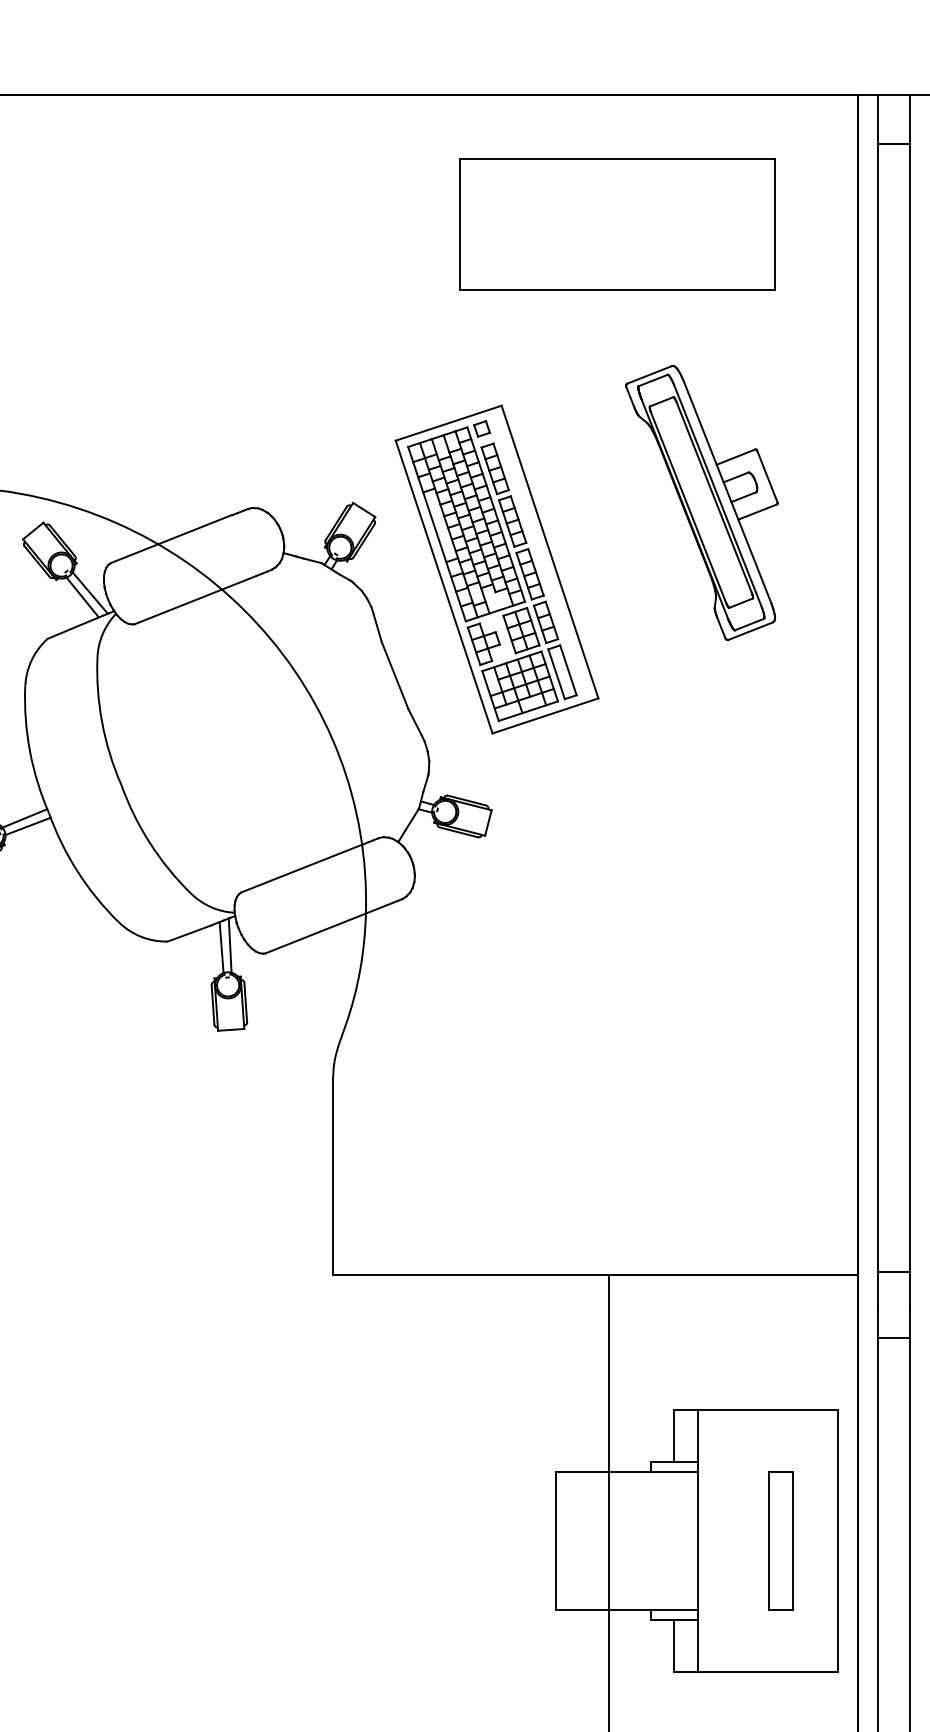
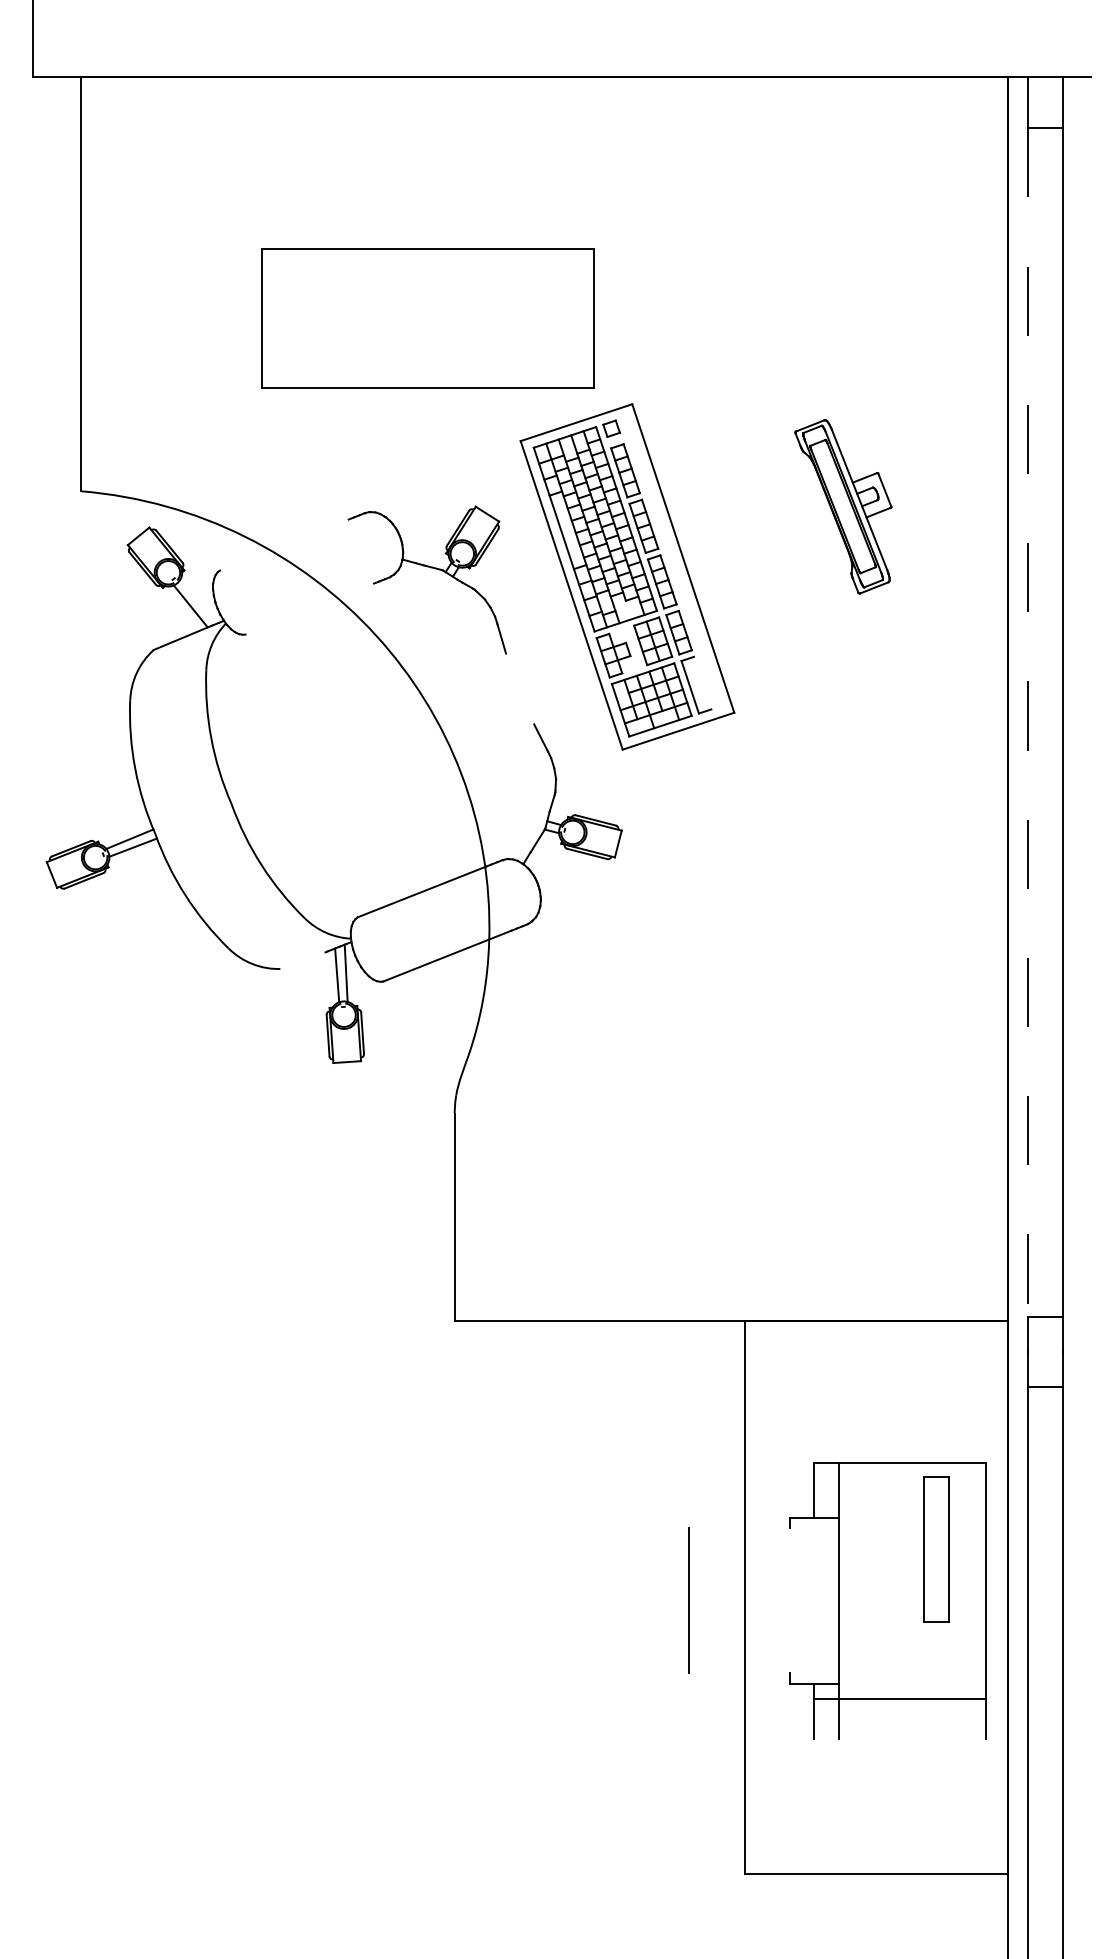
part: (616, 224) -> (427, 318), moved
part: (702, 502) -> (843, 506), size x0.6
line: (171, 538) -> (284, 544), removed
line: (90, 592) -> (198, 601), removed
line: (195, 599) -> (309, 608), removed
line: (568, 669) -> (702, 682), removed
line: (394, 675) -> (519, 688), removed
line: (877, 707) -> (1028, 722), solid -> dashed
line: (188, 933) -> (302, 960), removed
line: (627, 1472) -> (764, 1528), removed
part: (780, 1540) -> (936, 1549), moved
line: (627, 1609) -> (764, 1673), removed
line: (755, 1672) -> (899, 1699), moved

